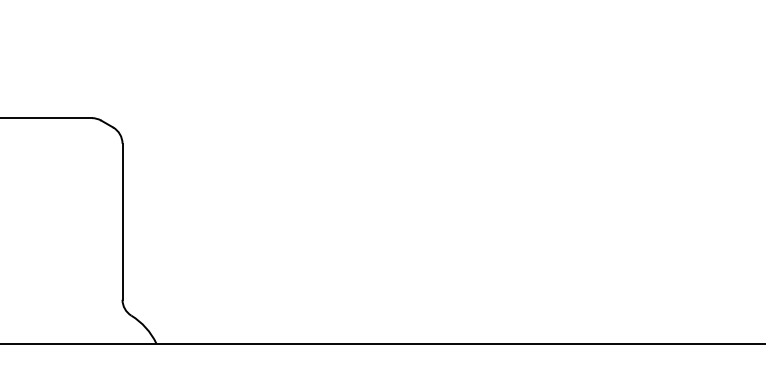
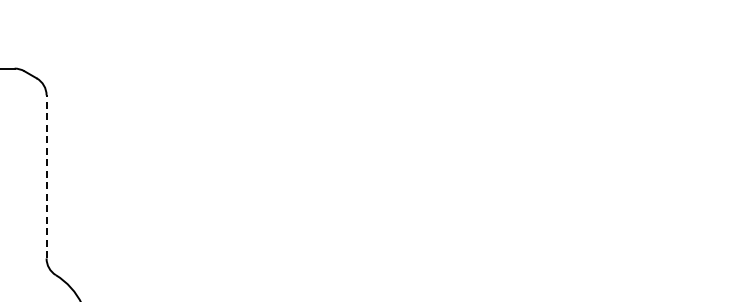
line: (122, 221) -> (46, 176), solid -> dashed

